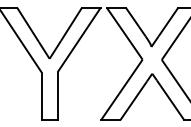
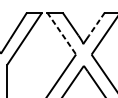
line: (168, 21) -> (97, 23), solid -> dashed
line: (124, 33) -> (61, 33), solid -> dashed

